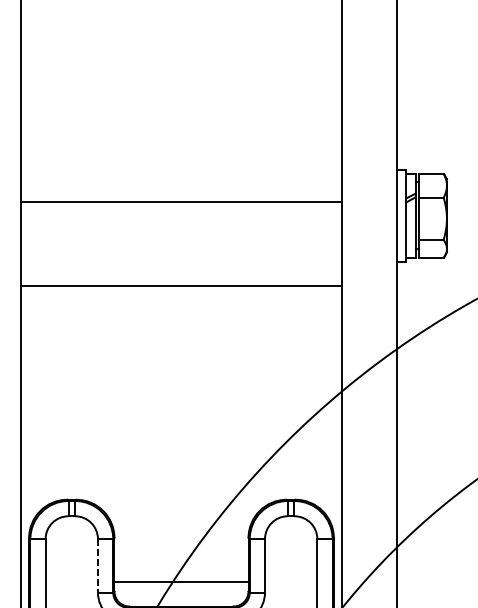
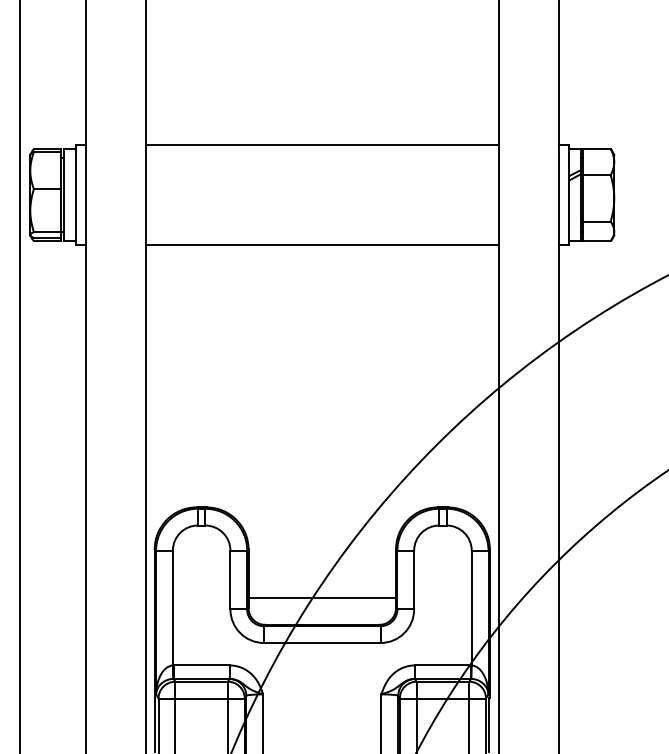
line: (181, 201) -> (322, 144), moved
line: (181, 286) -> (322, 245), moved
line: (98, 566) -> (230, 580), dashed -> solid

